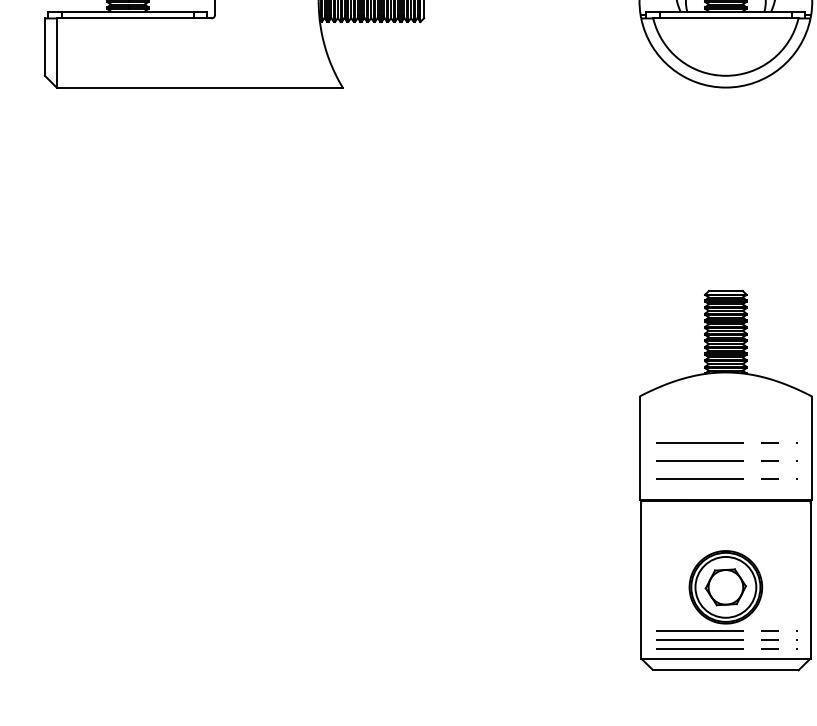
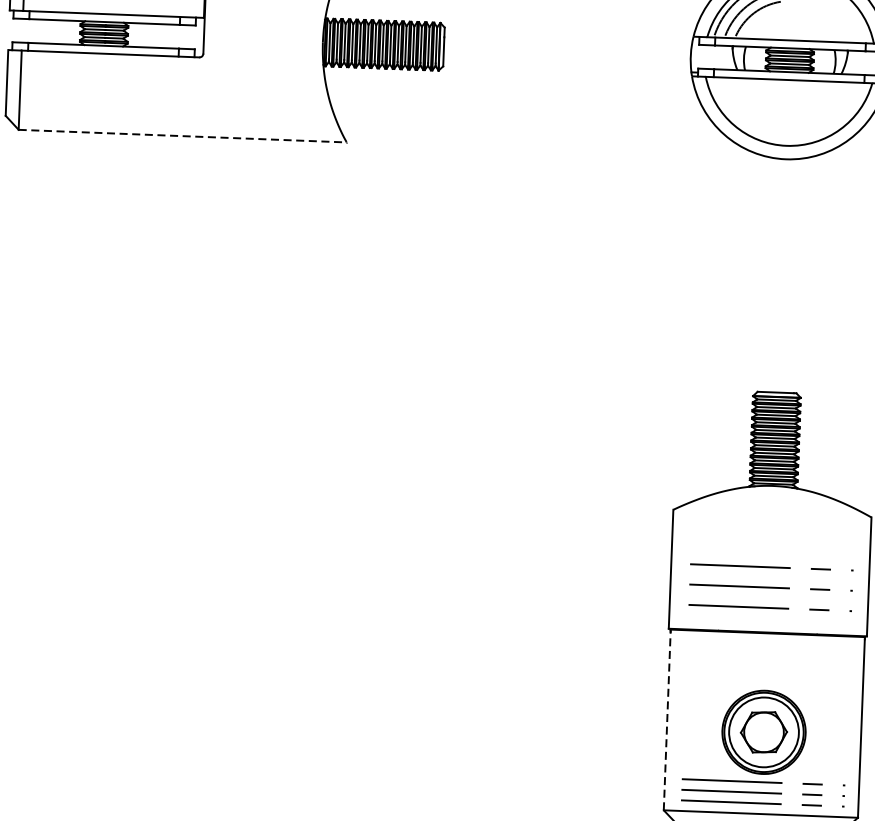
line: (200, 87) -> (183, 136), solid -> dashed
line: (641, 579) -> (667, 719), solid -> dashed

